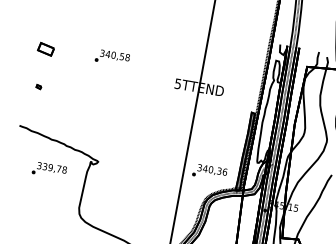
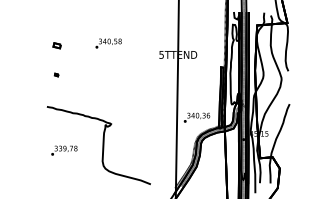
part: (45, 49) -> (56, 45), size x0.62
text: (49, 170) -> (64, 150), moved

